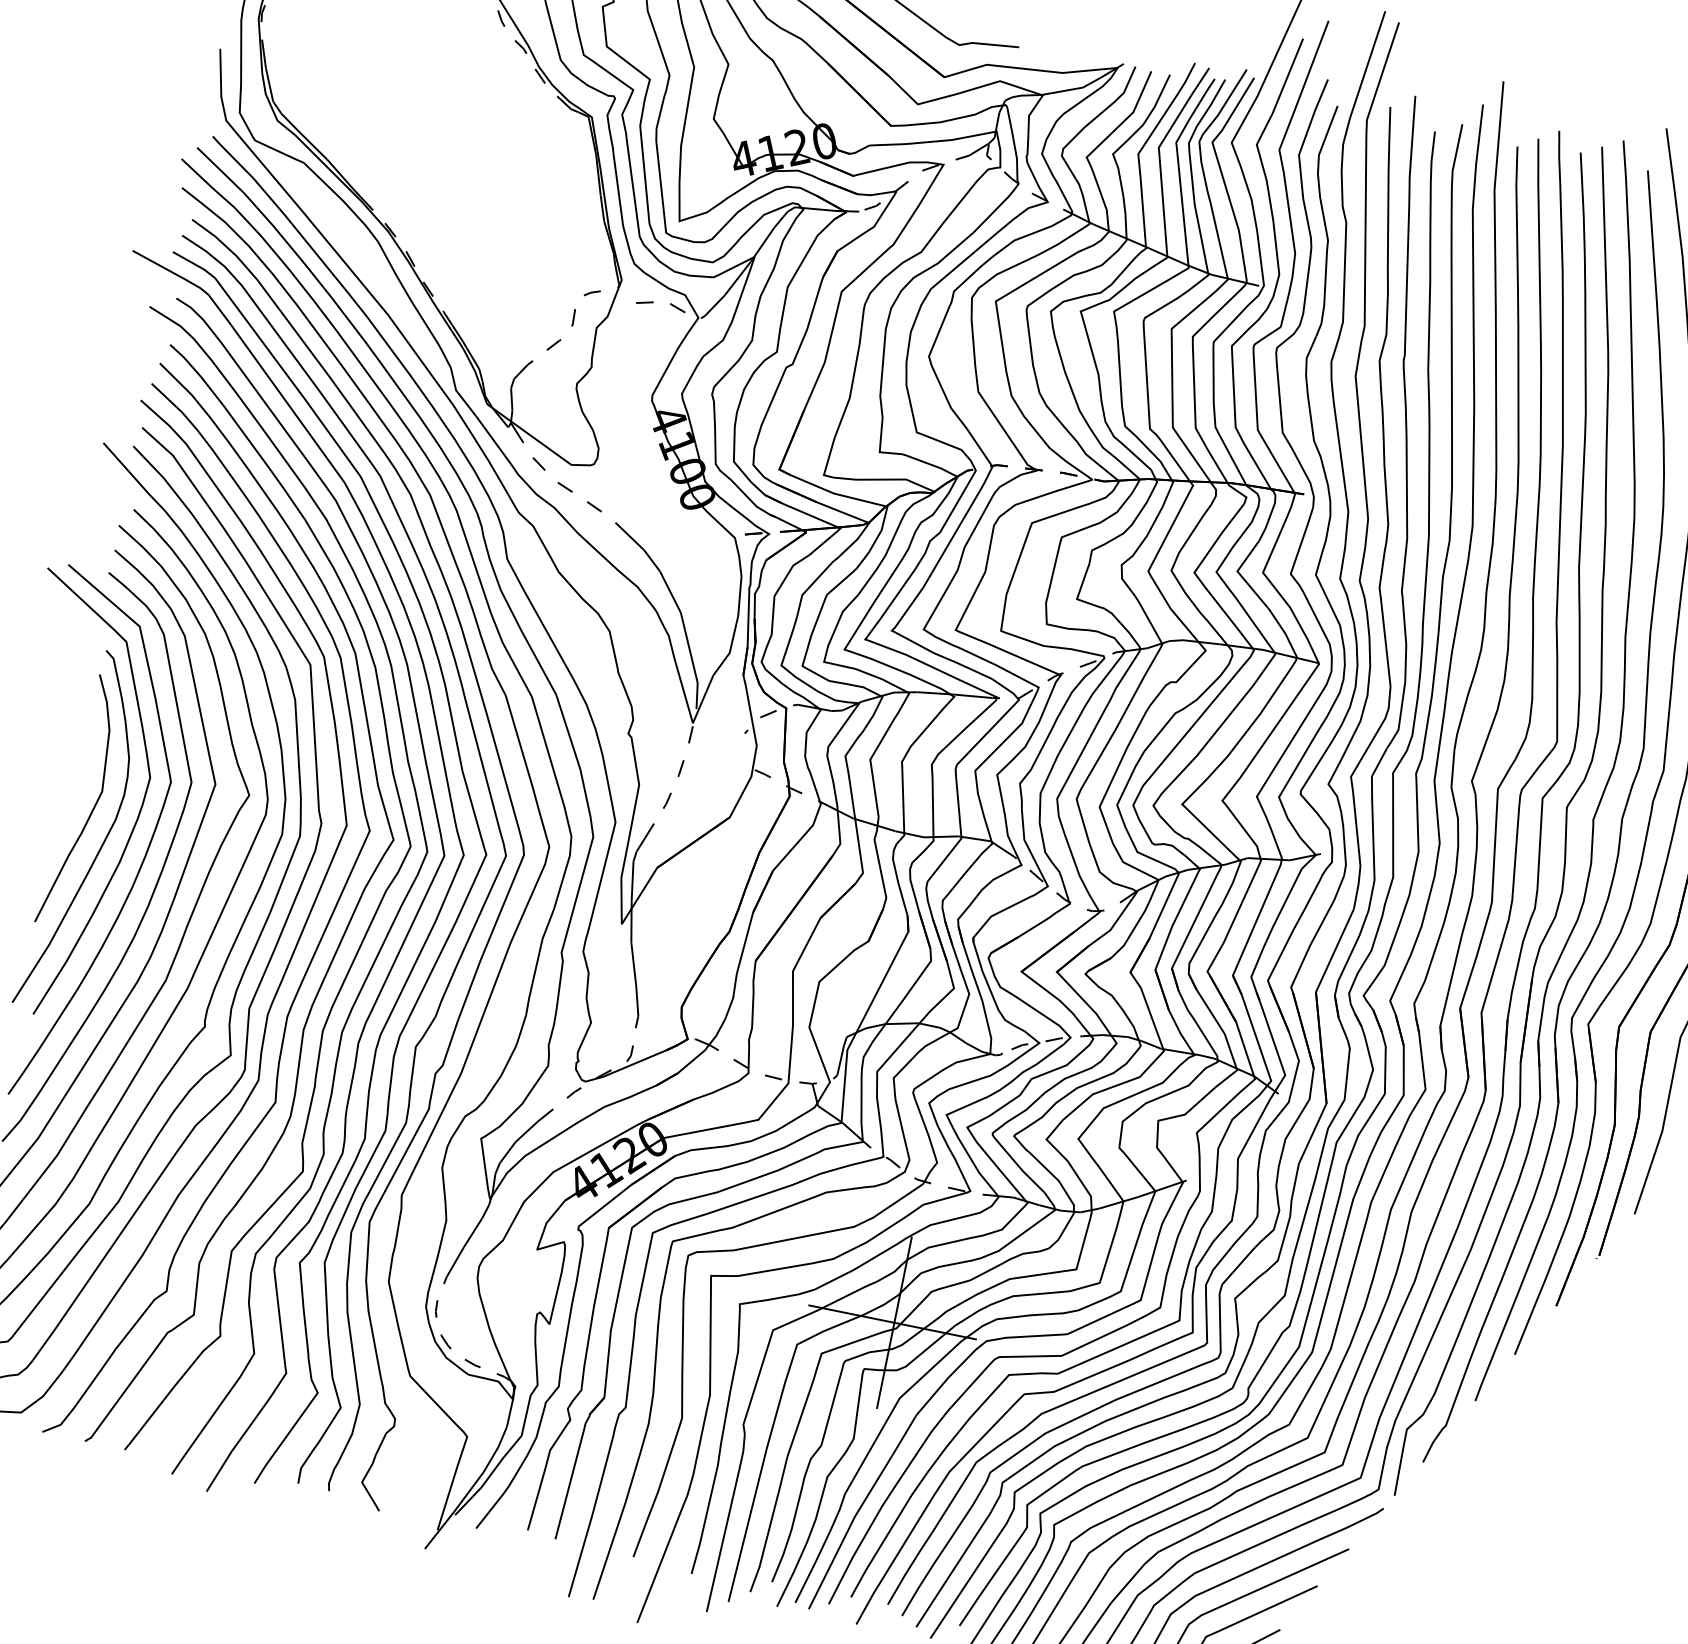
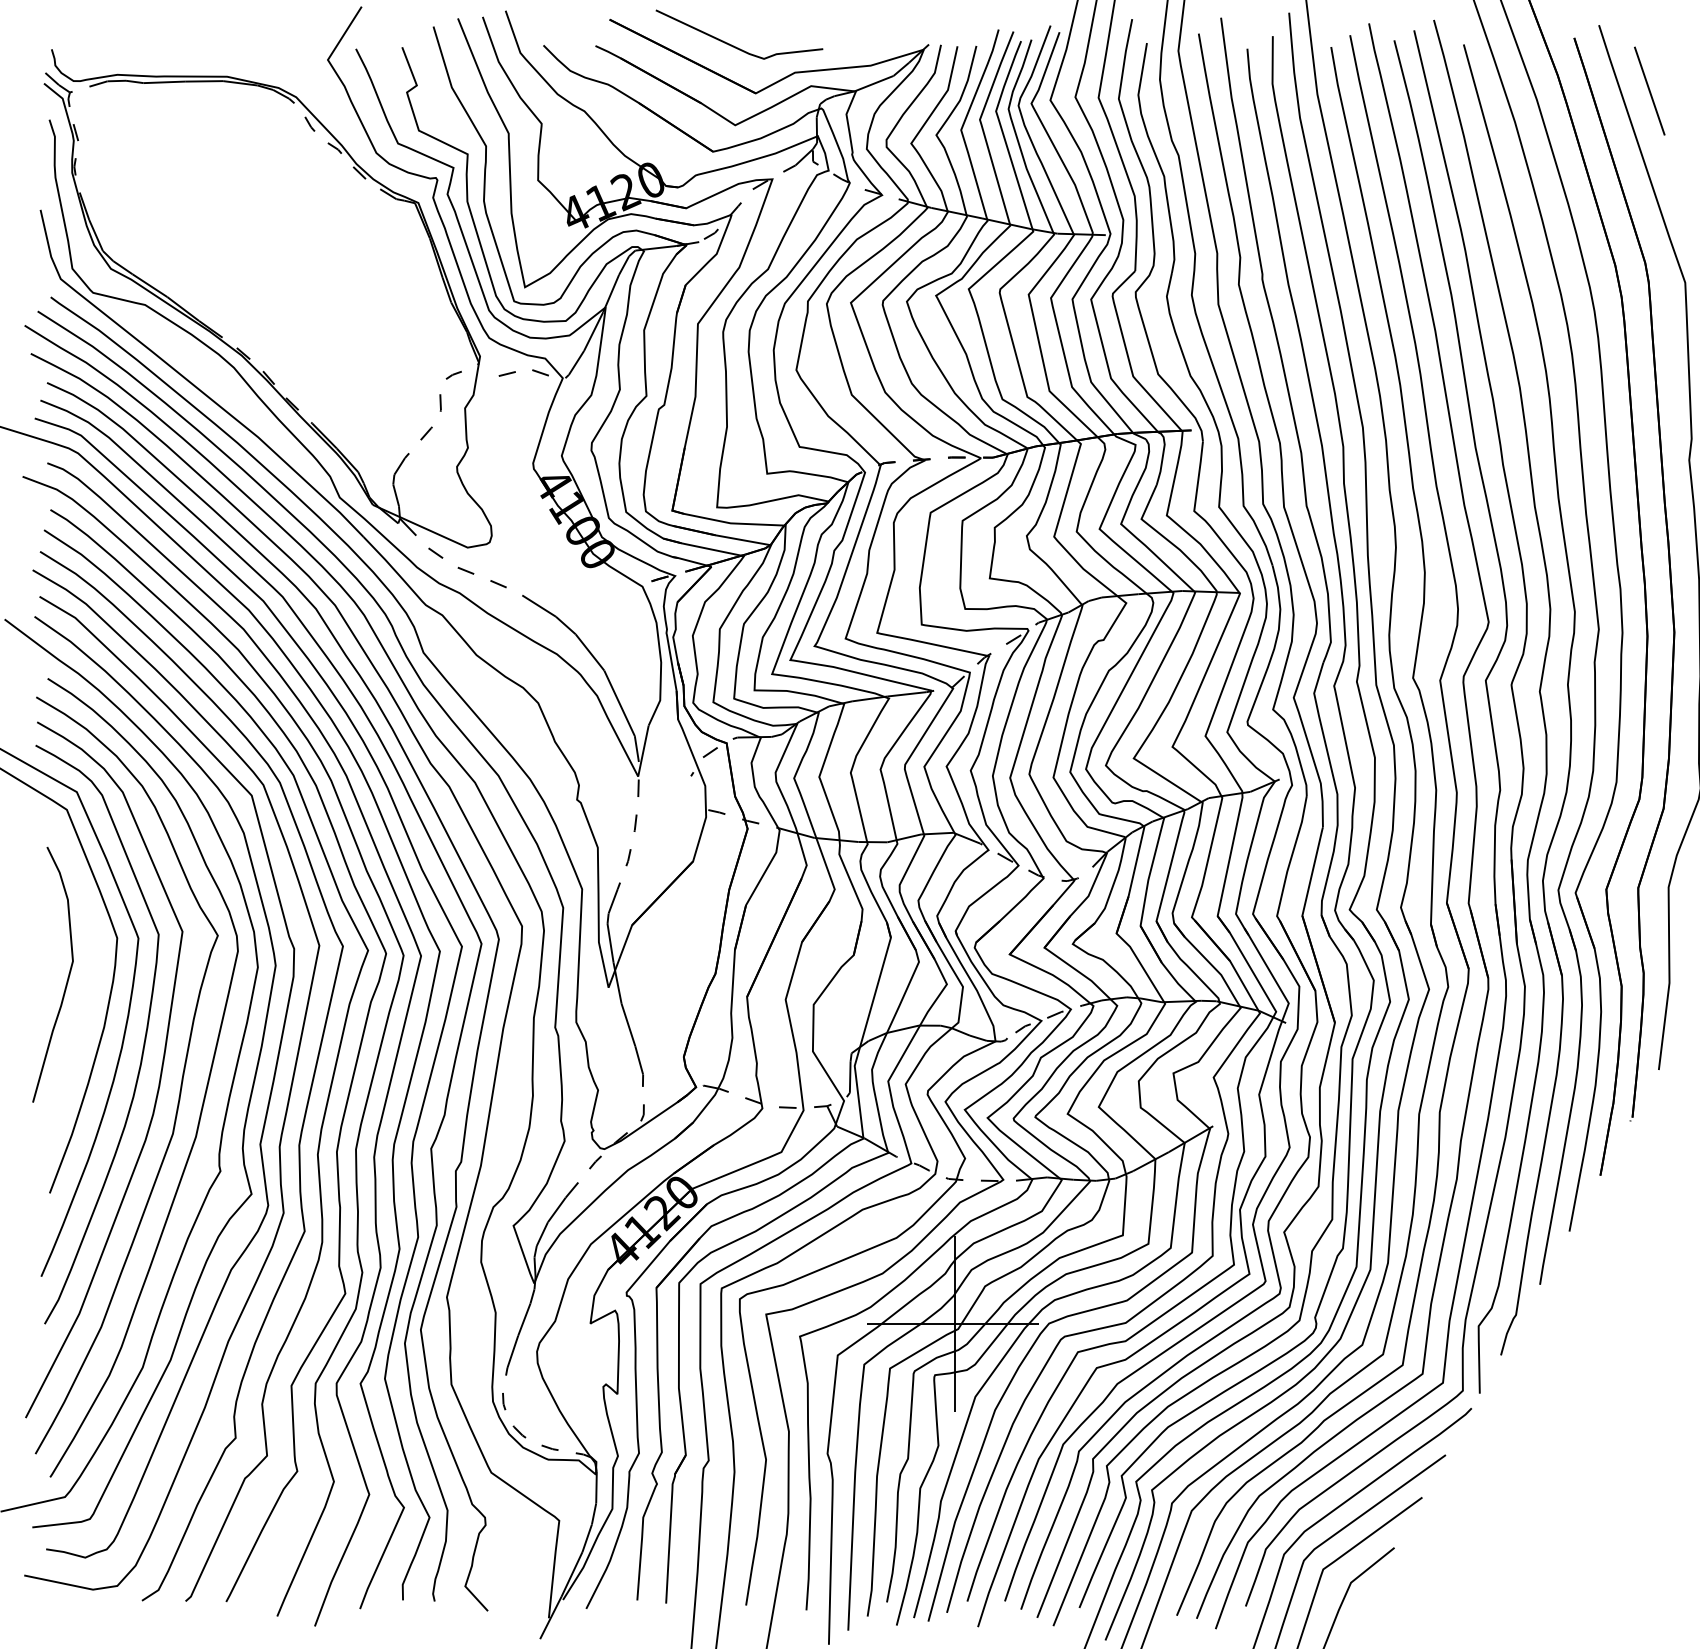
curve: (102, 841) -> (83, 1010), removed

